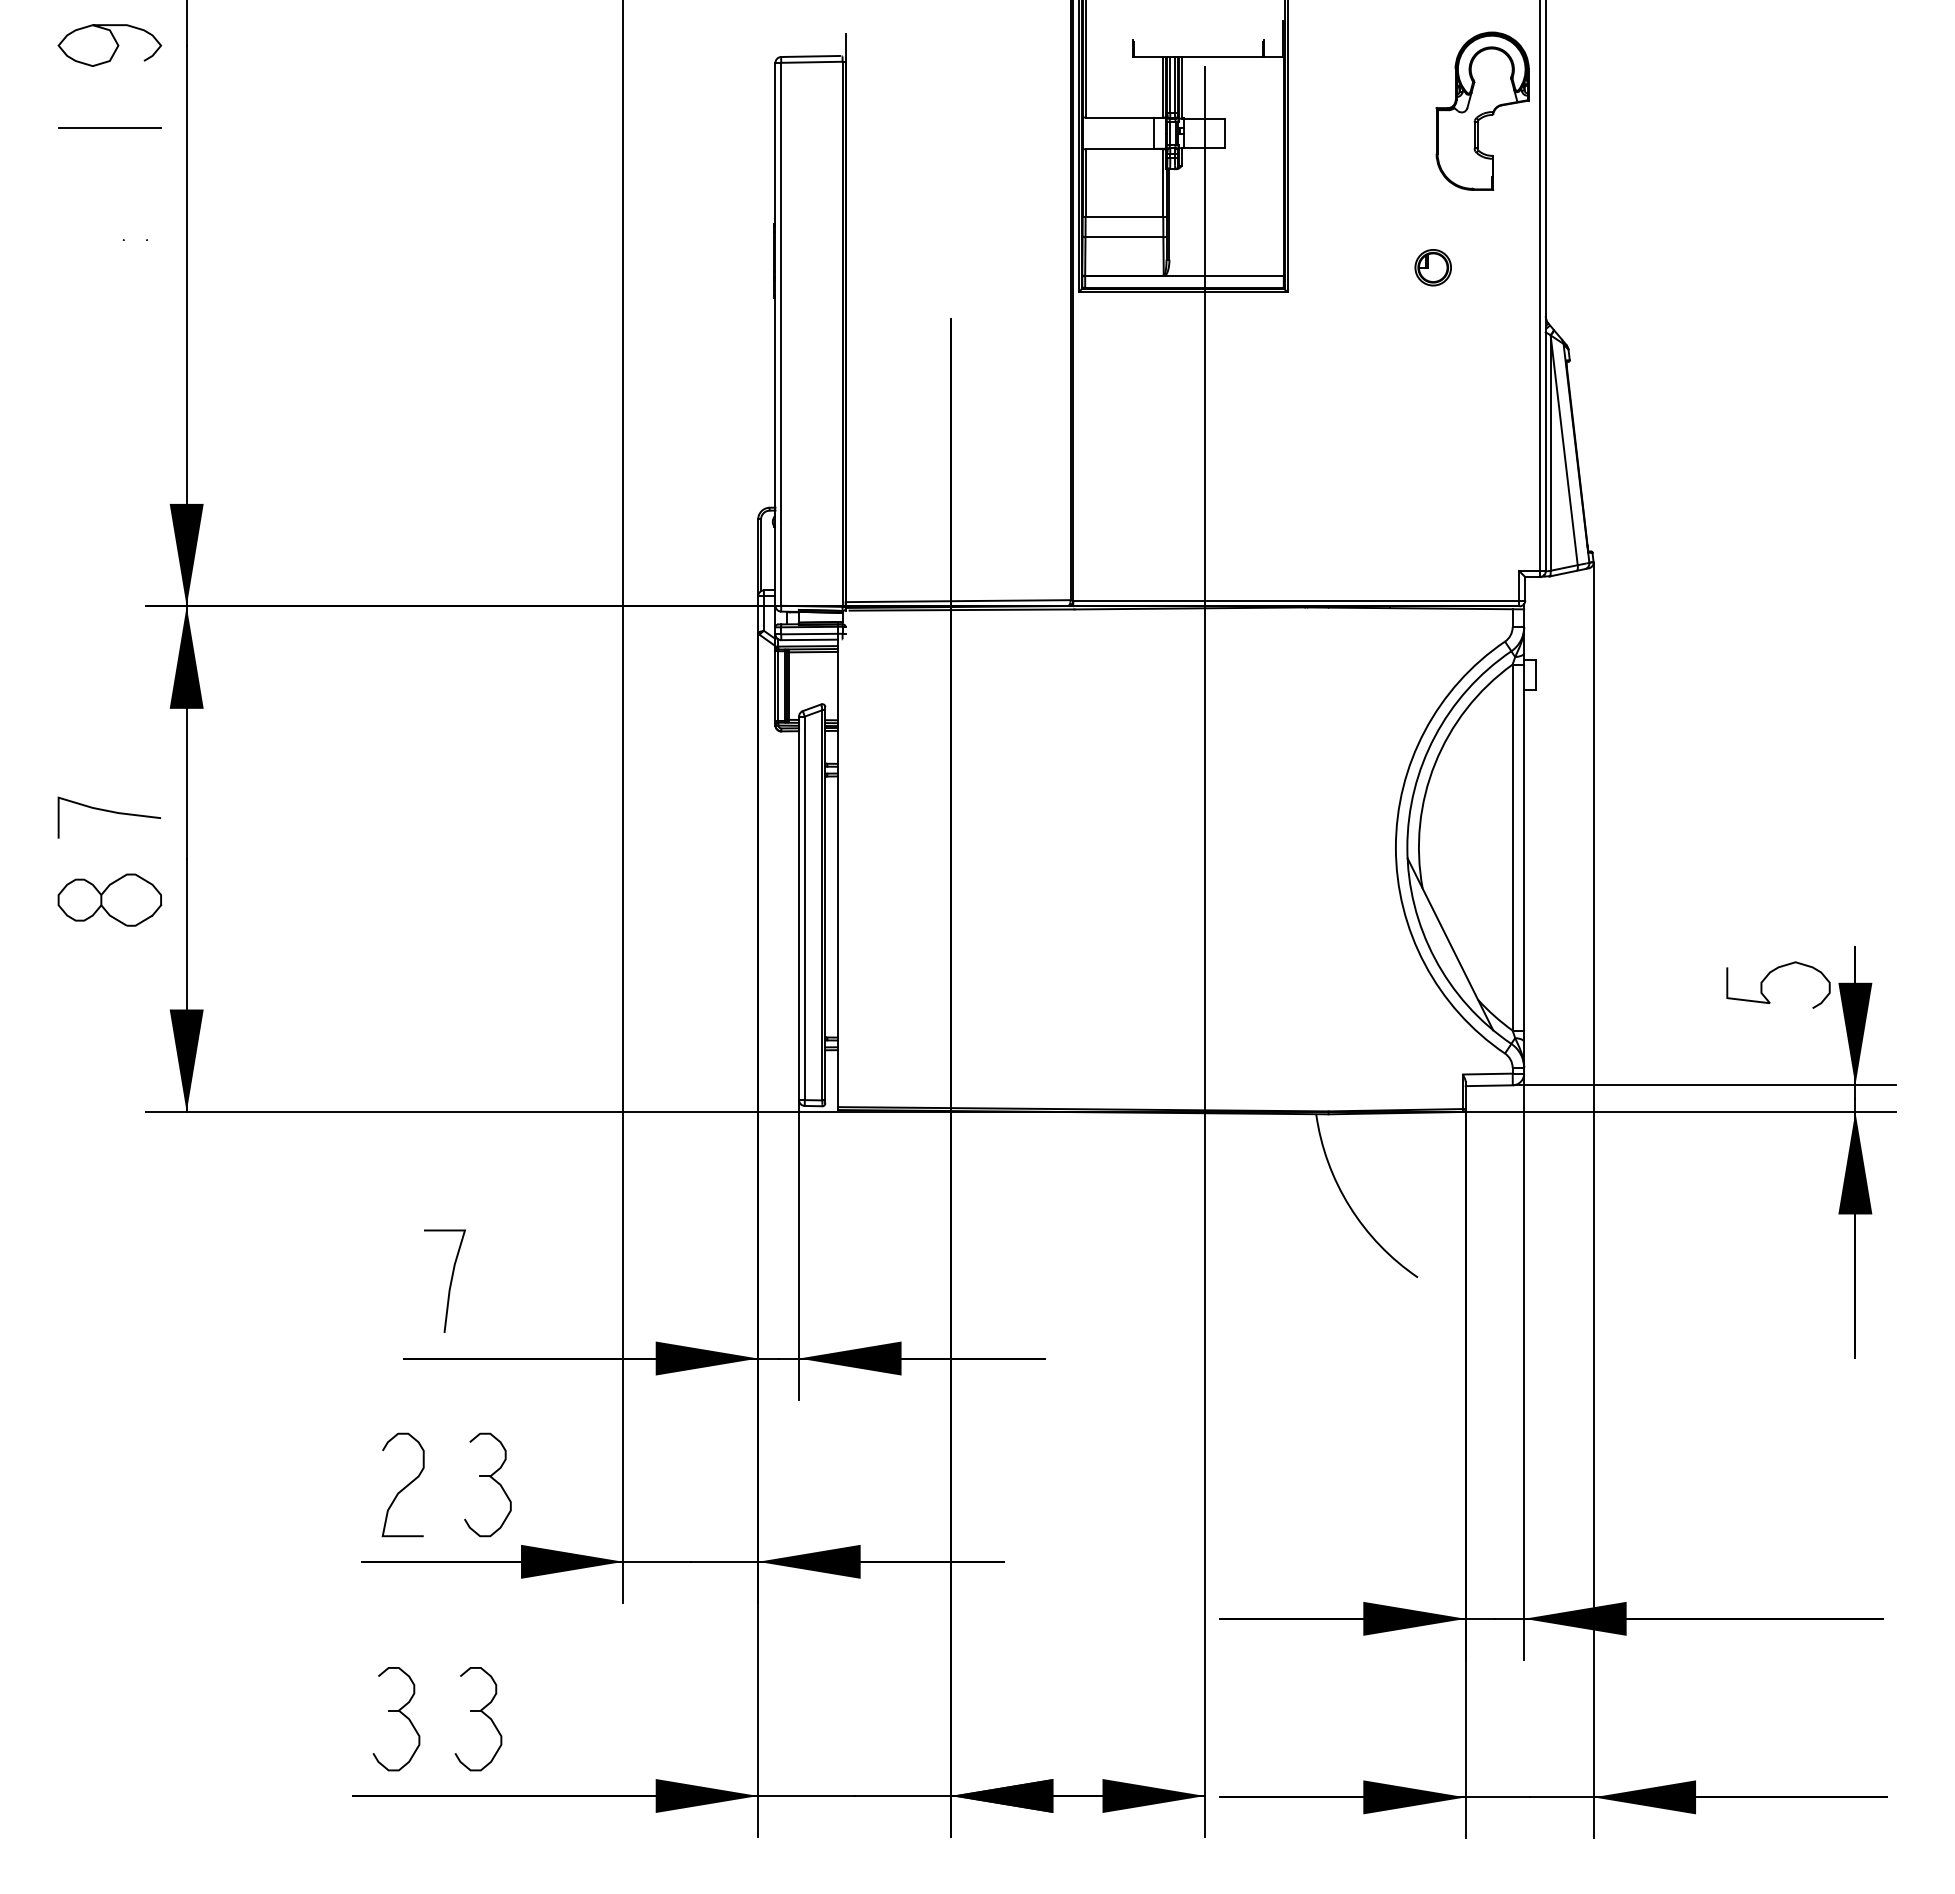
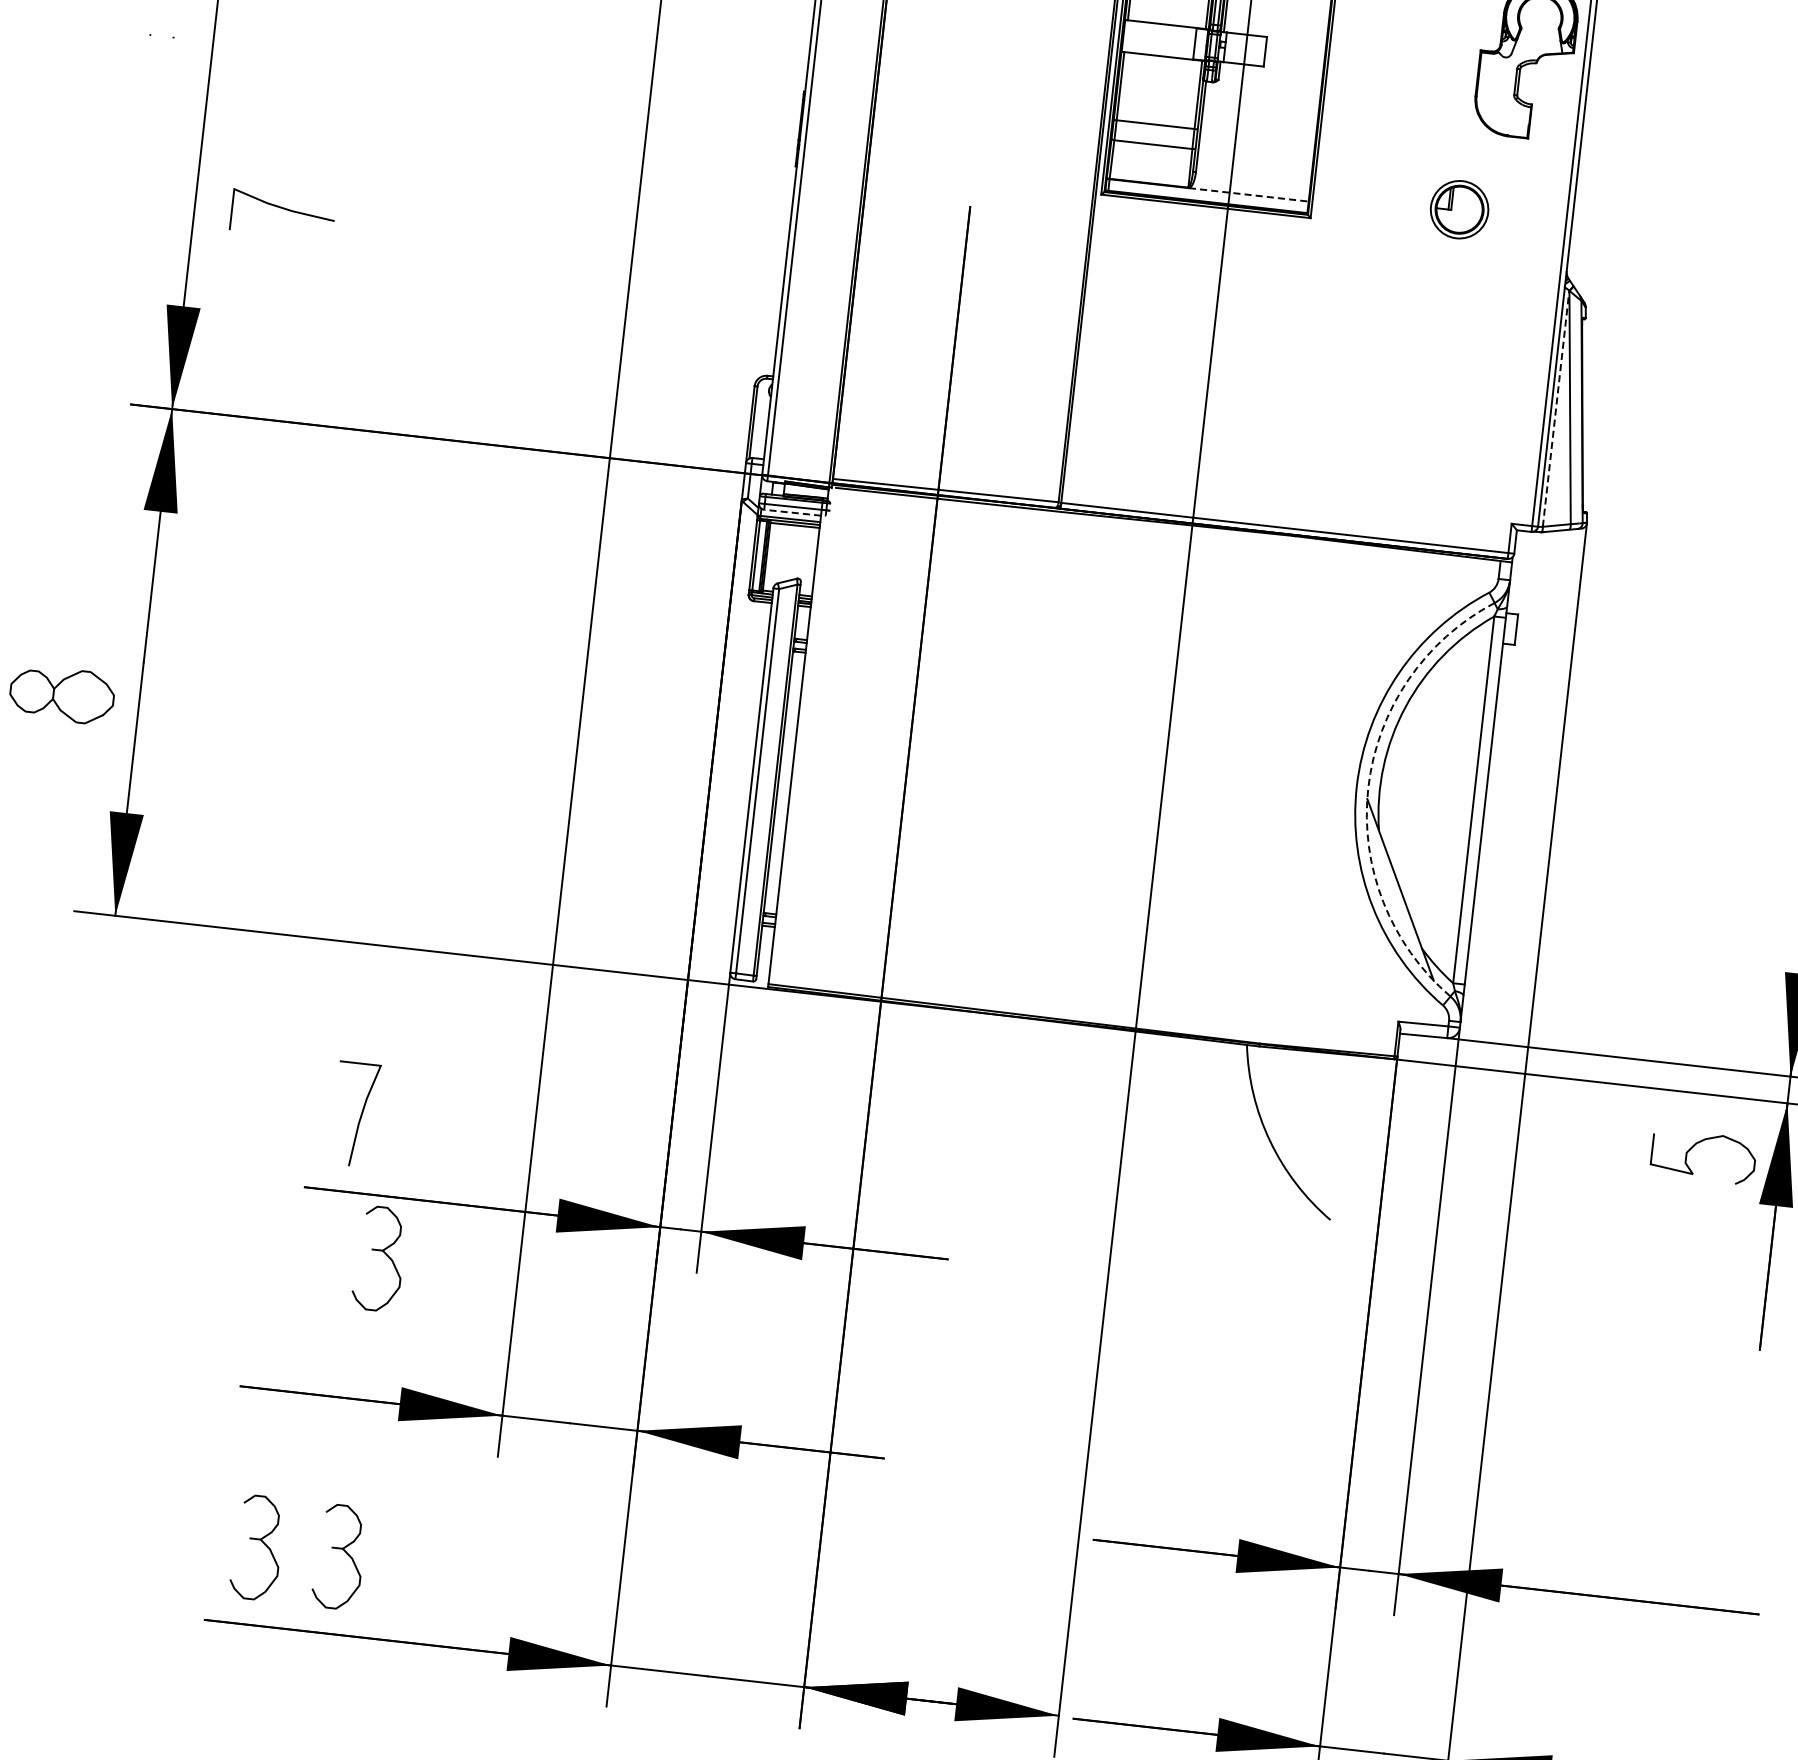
part: (1432, 267) -> (1458, 209), size x1.6
line: (1224, 276) -> (1249, 195), solid -> dashed
line: (1550, 453) -> (1556, 409), solid -> dashed
line: (809, 639) -> (792, 512), solid -> dashed
curve: (109, 812) -> (283, 209), moved
arc: (1407, 847) -> (1368, 787), solid -> dashed
curve: (1767, 977) -> (1693, 1148), moved
part: (492, 1479) -> (384, 1253), moved
curve: (404, 1486) -> (291, 1315), removed

